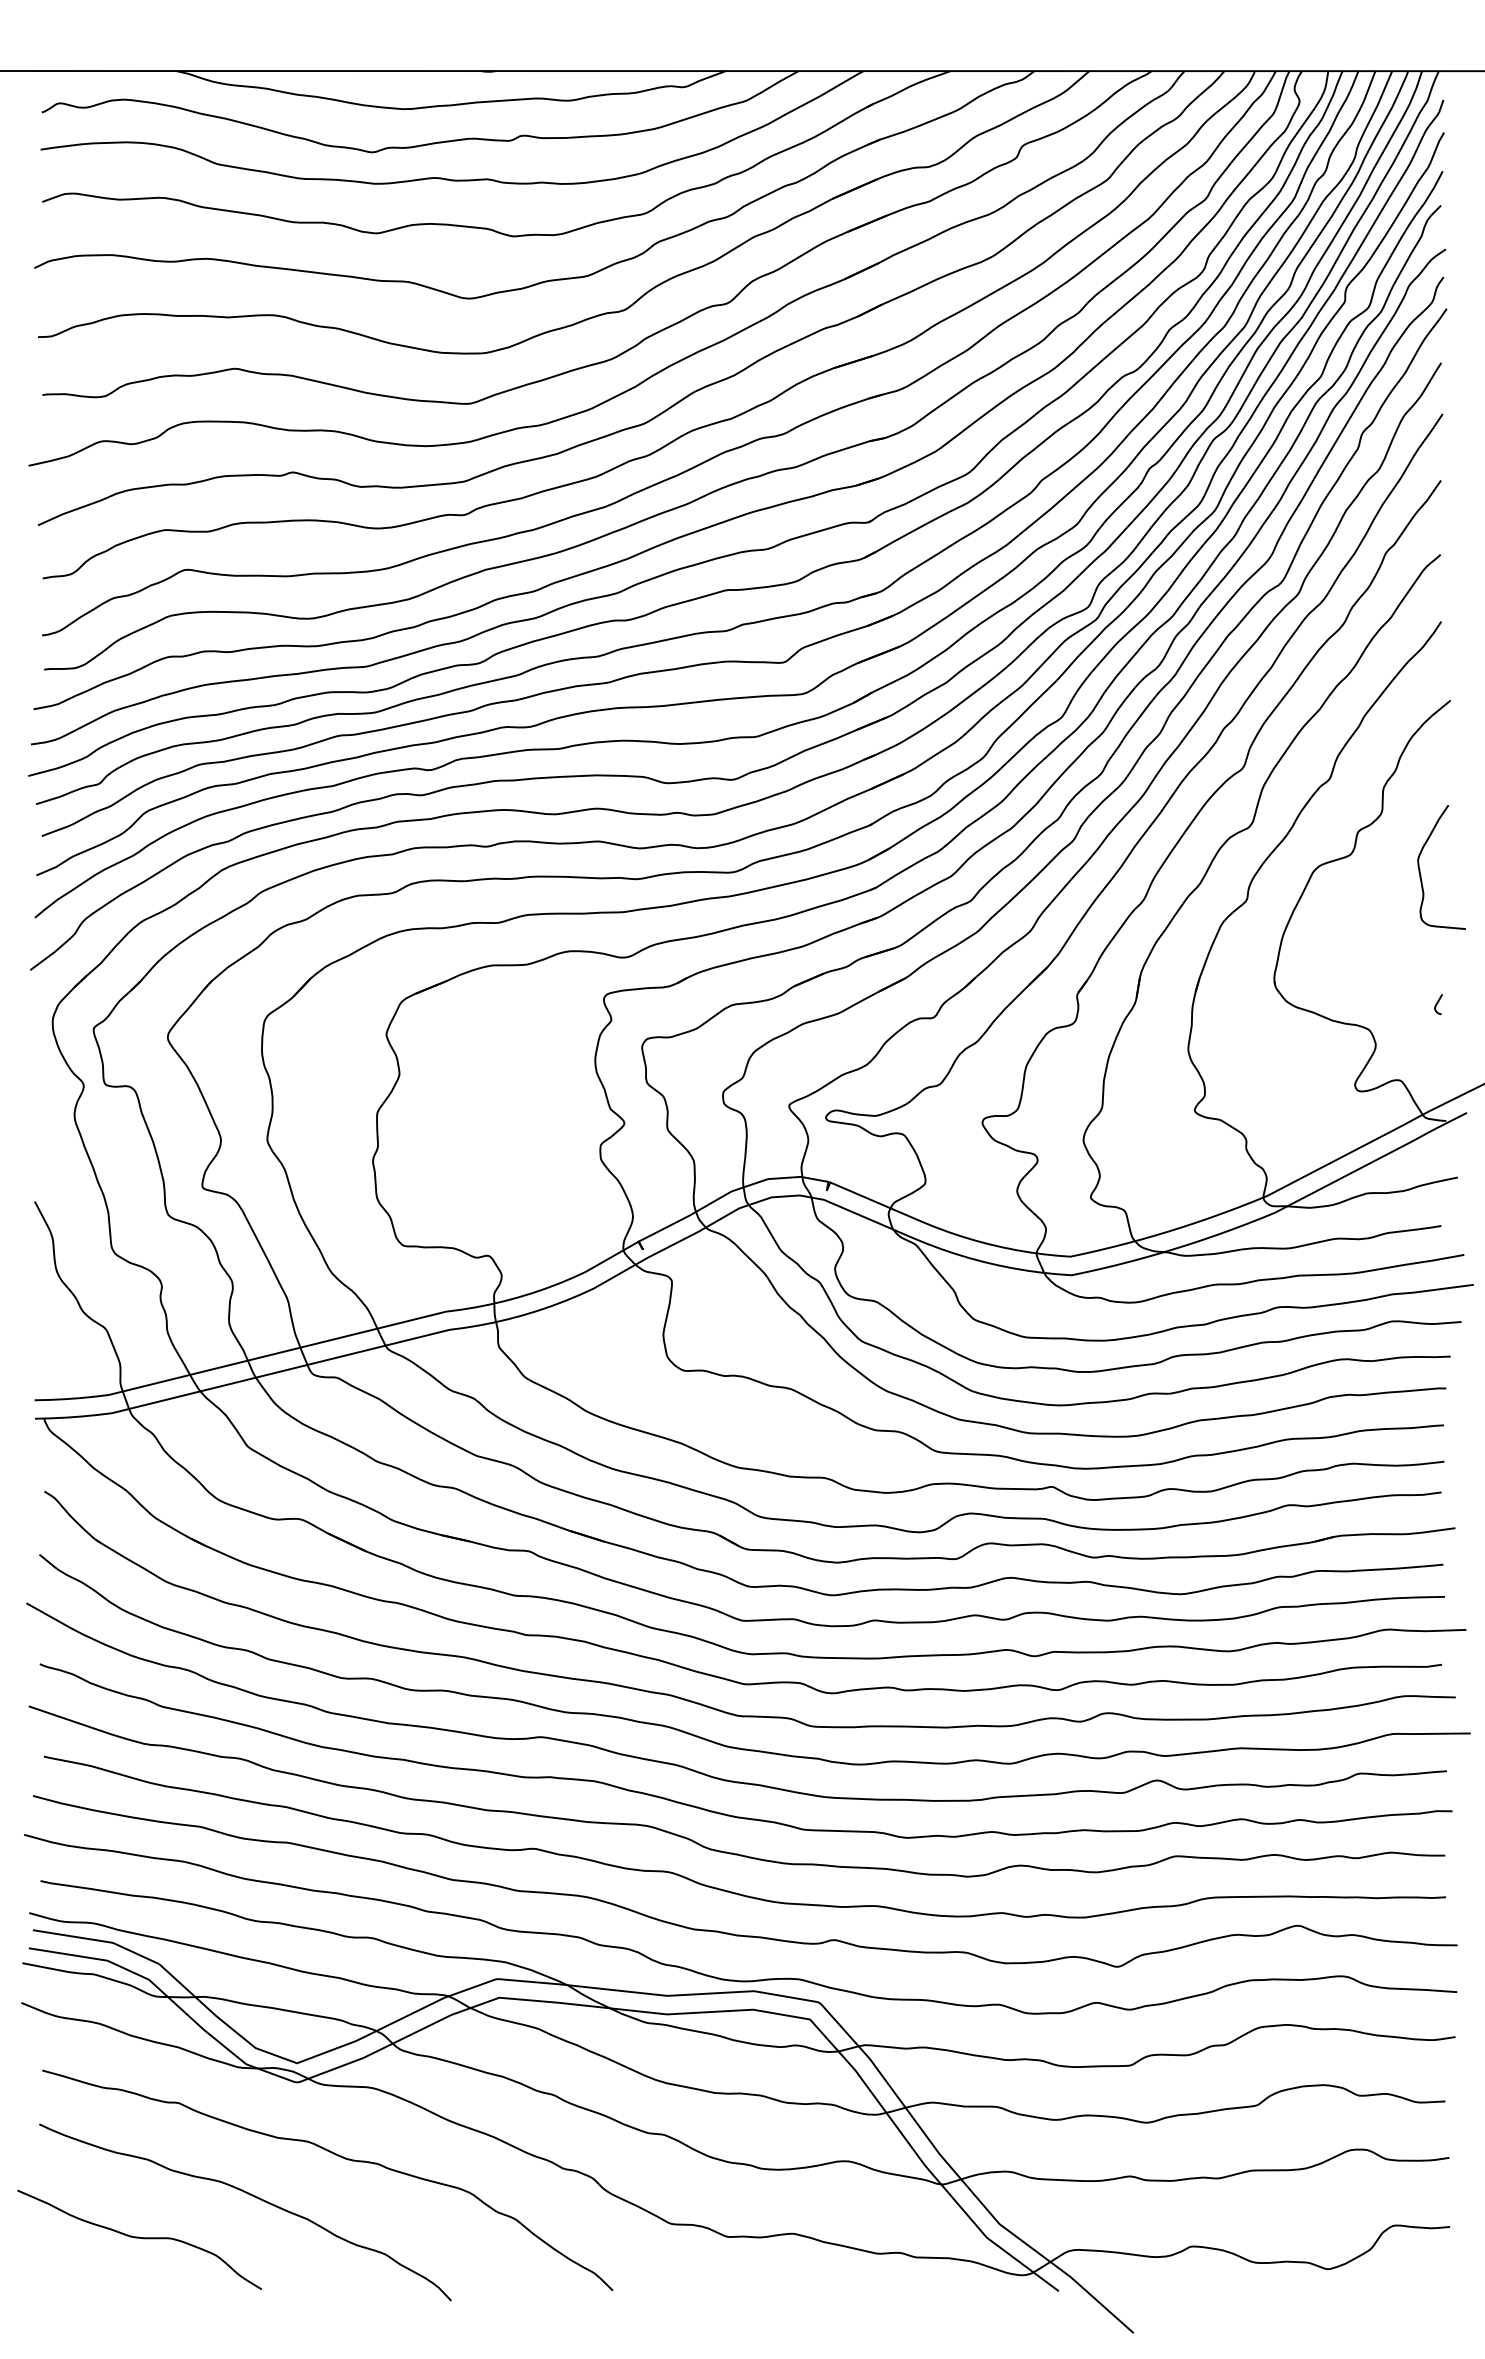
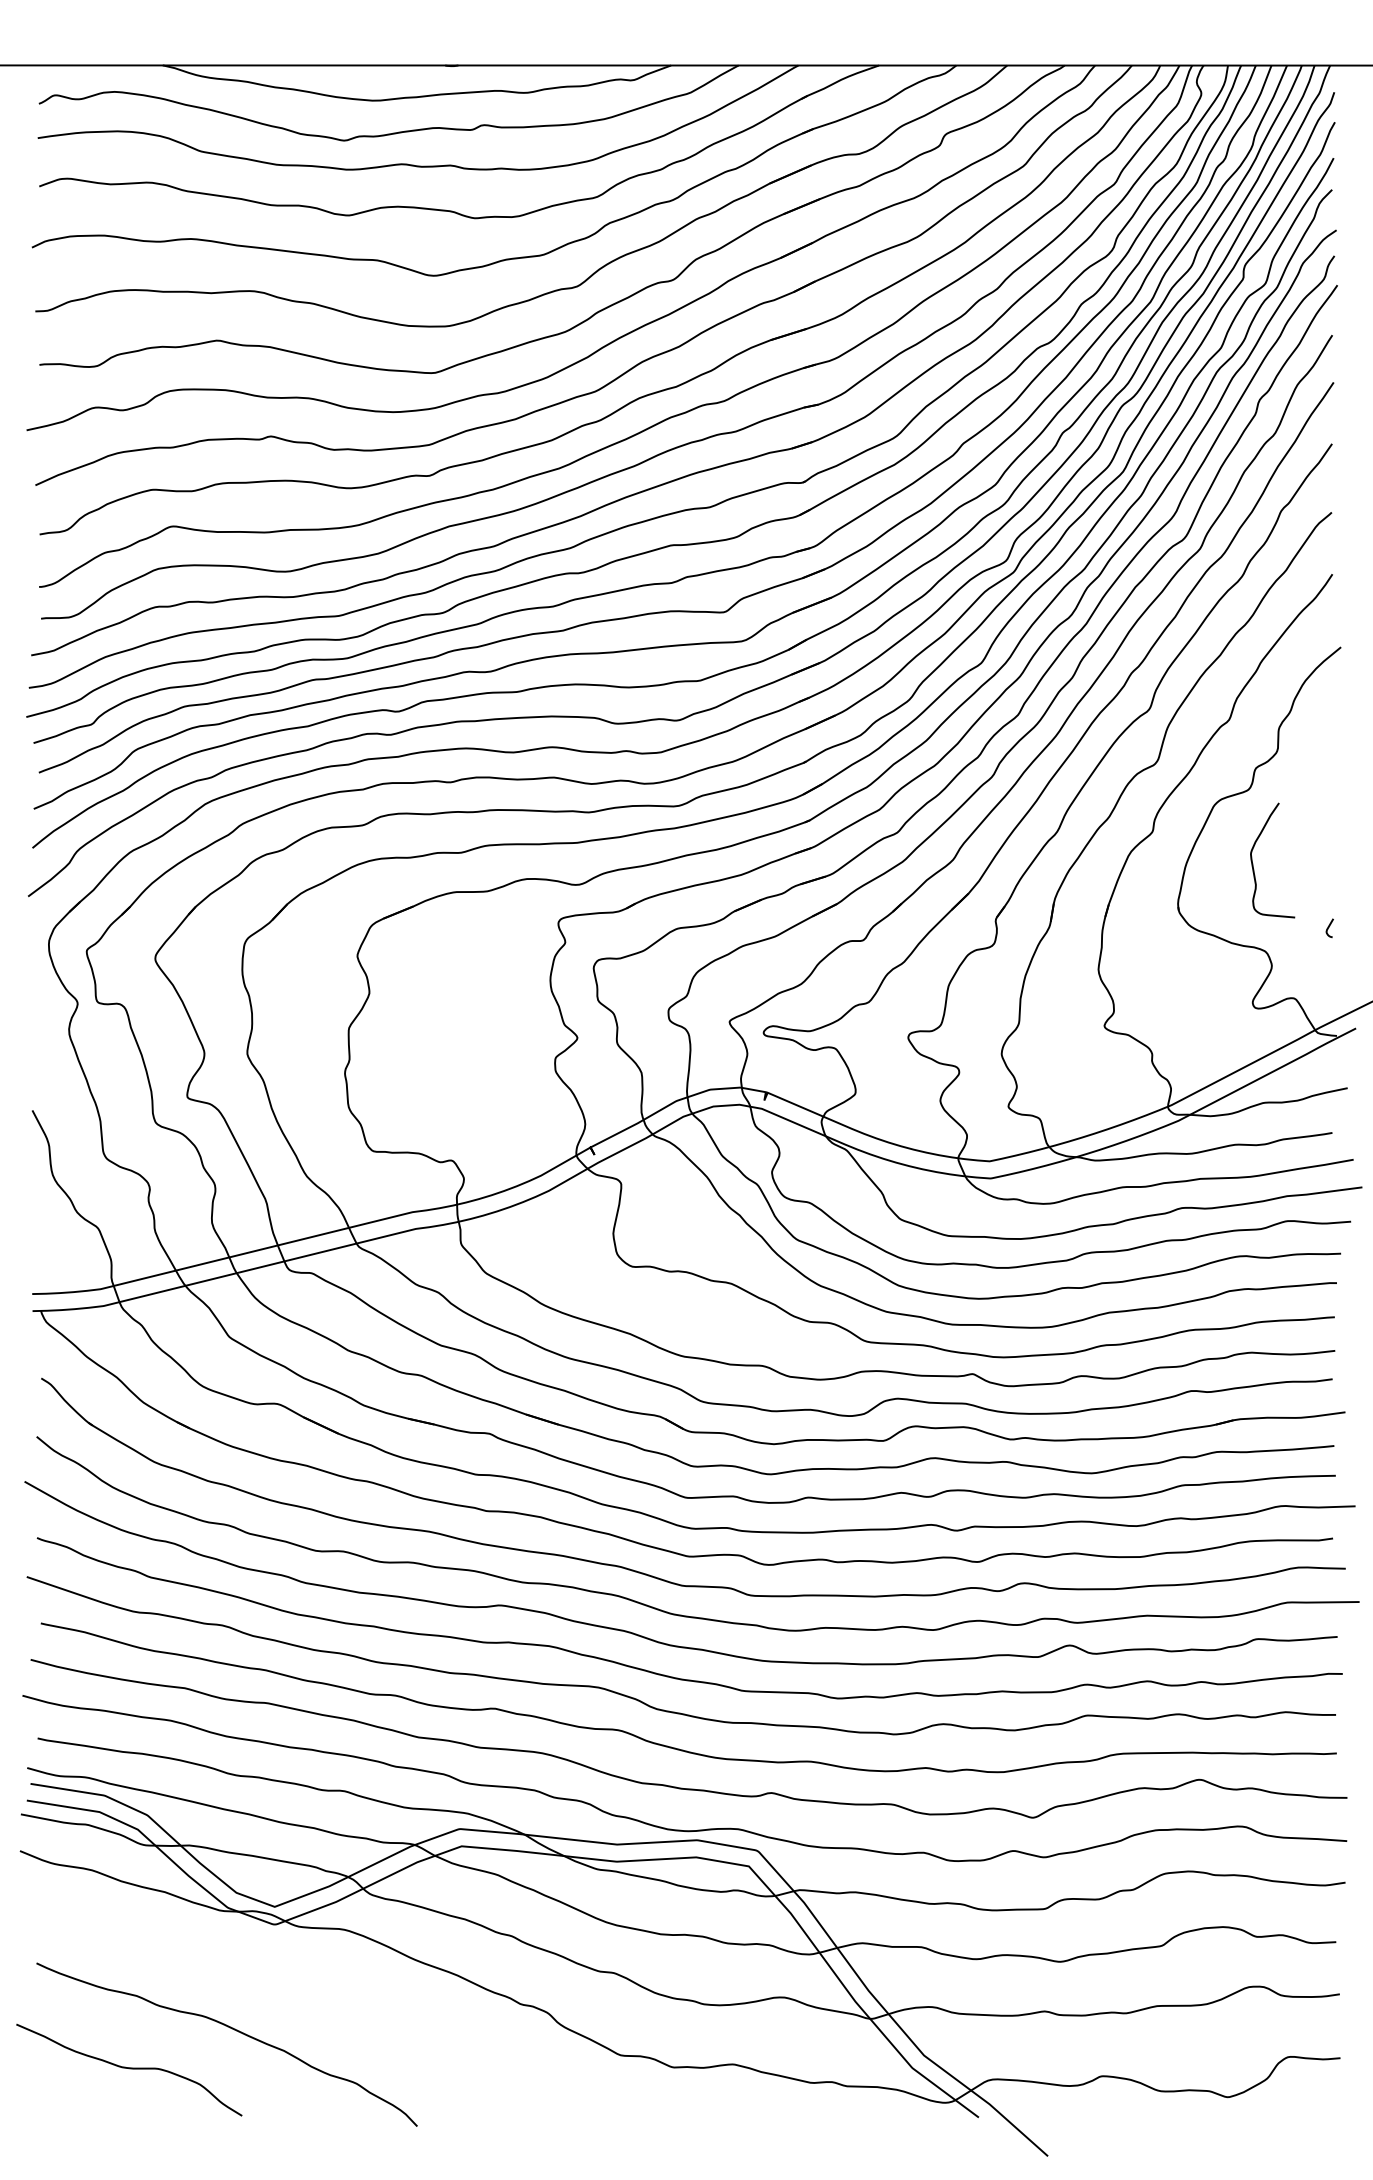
curve: (1420, 870) -> (1253, 863), moved
curve: (338, 2156) -> (313, 1993), removed

